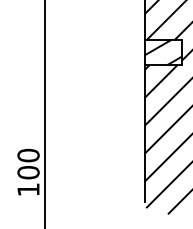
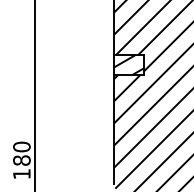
text: (28, 172) -> (21, 160), 100 -> 180

